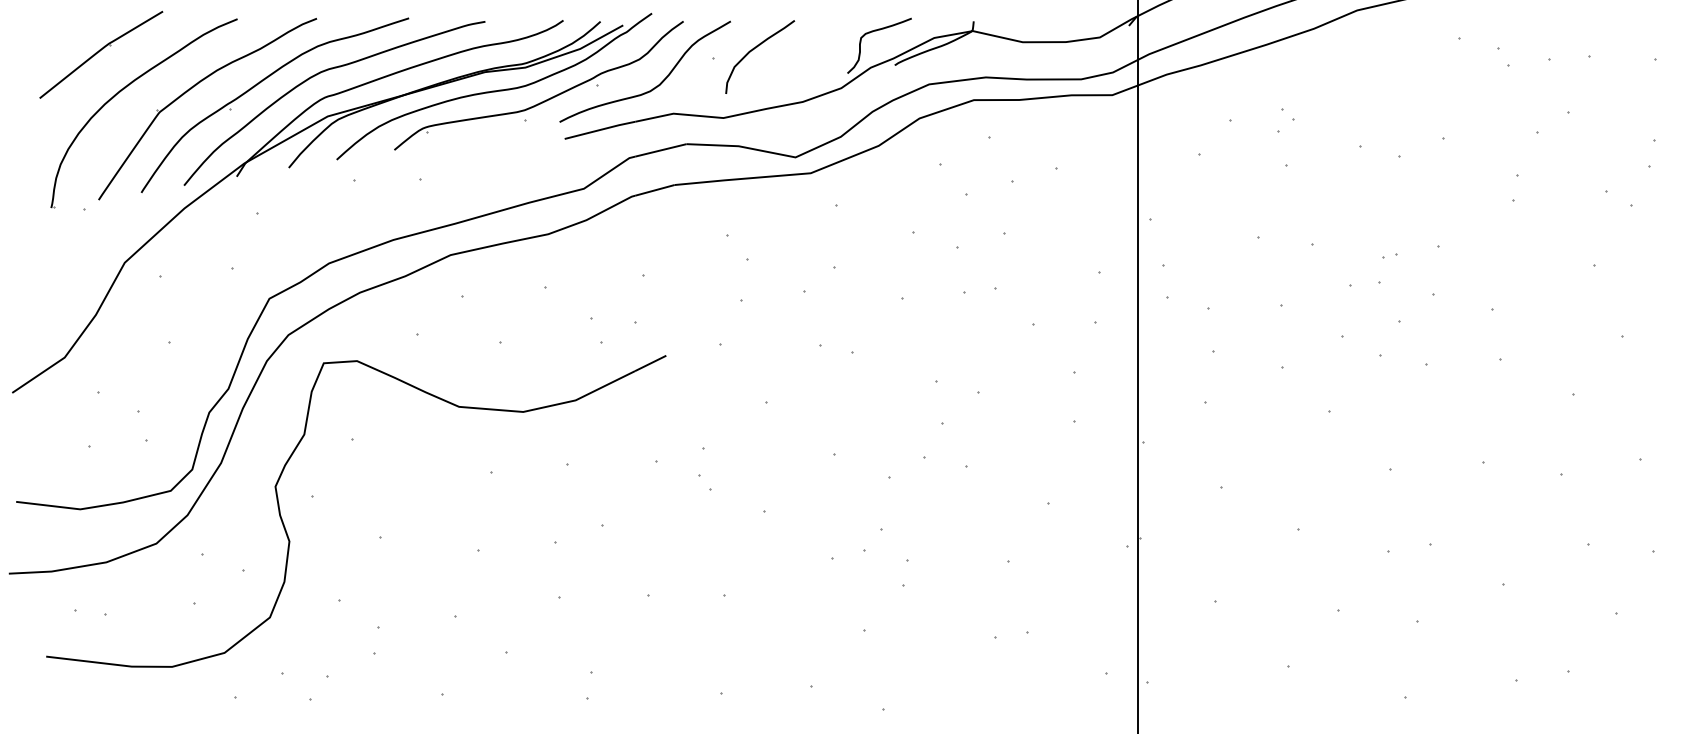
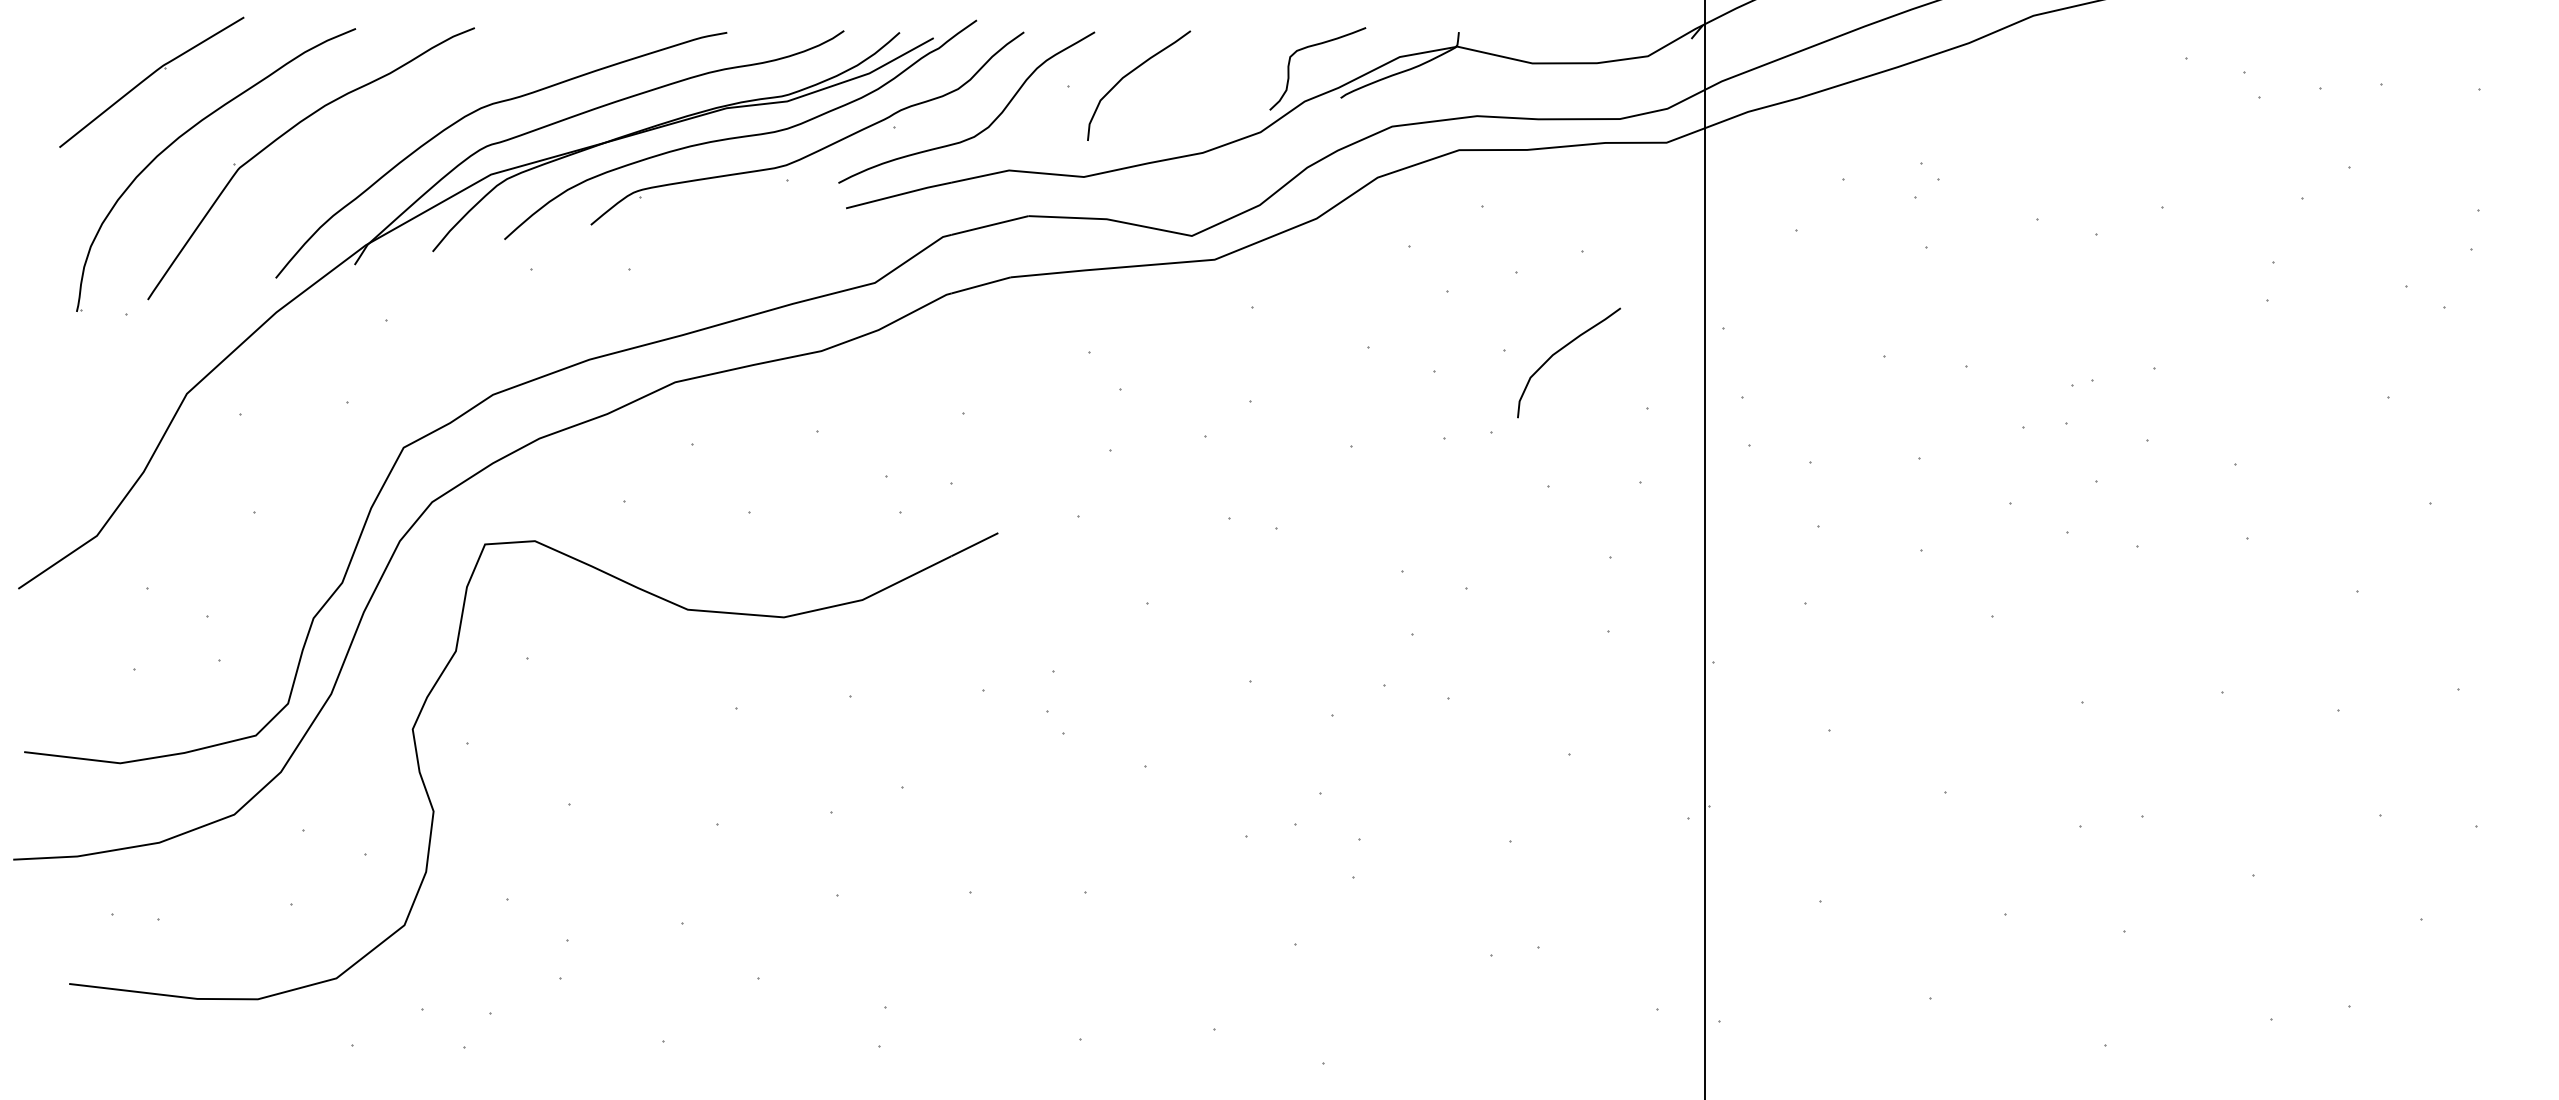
part: (260, 83) -> (390, 125), removed
curve: (1041, 234) -> (1560, 351), added

